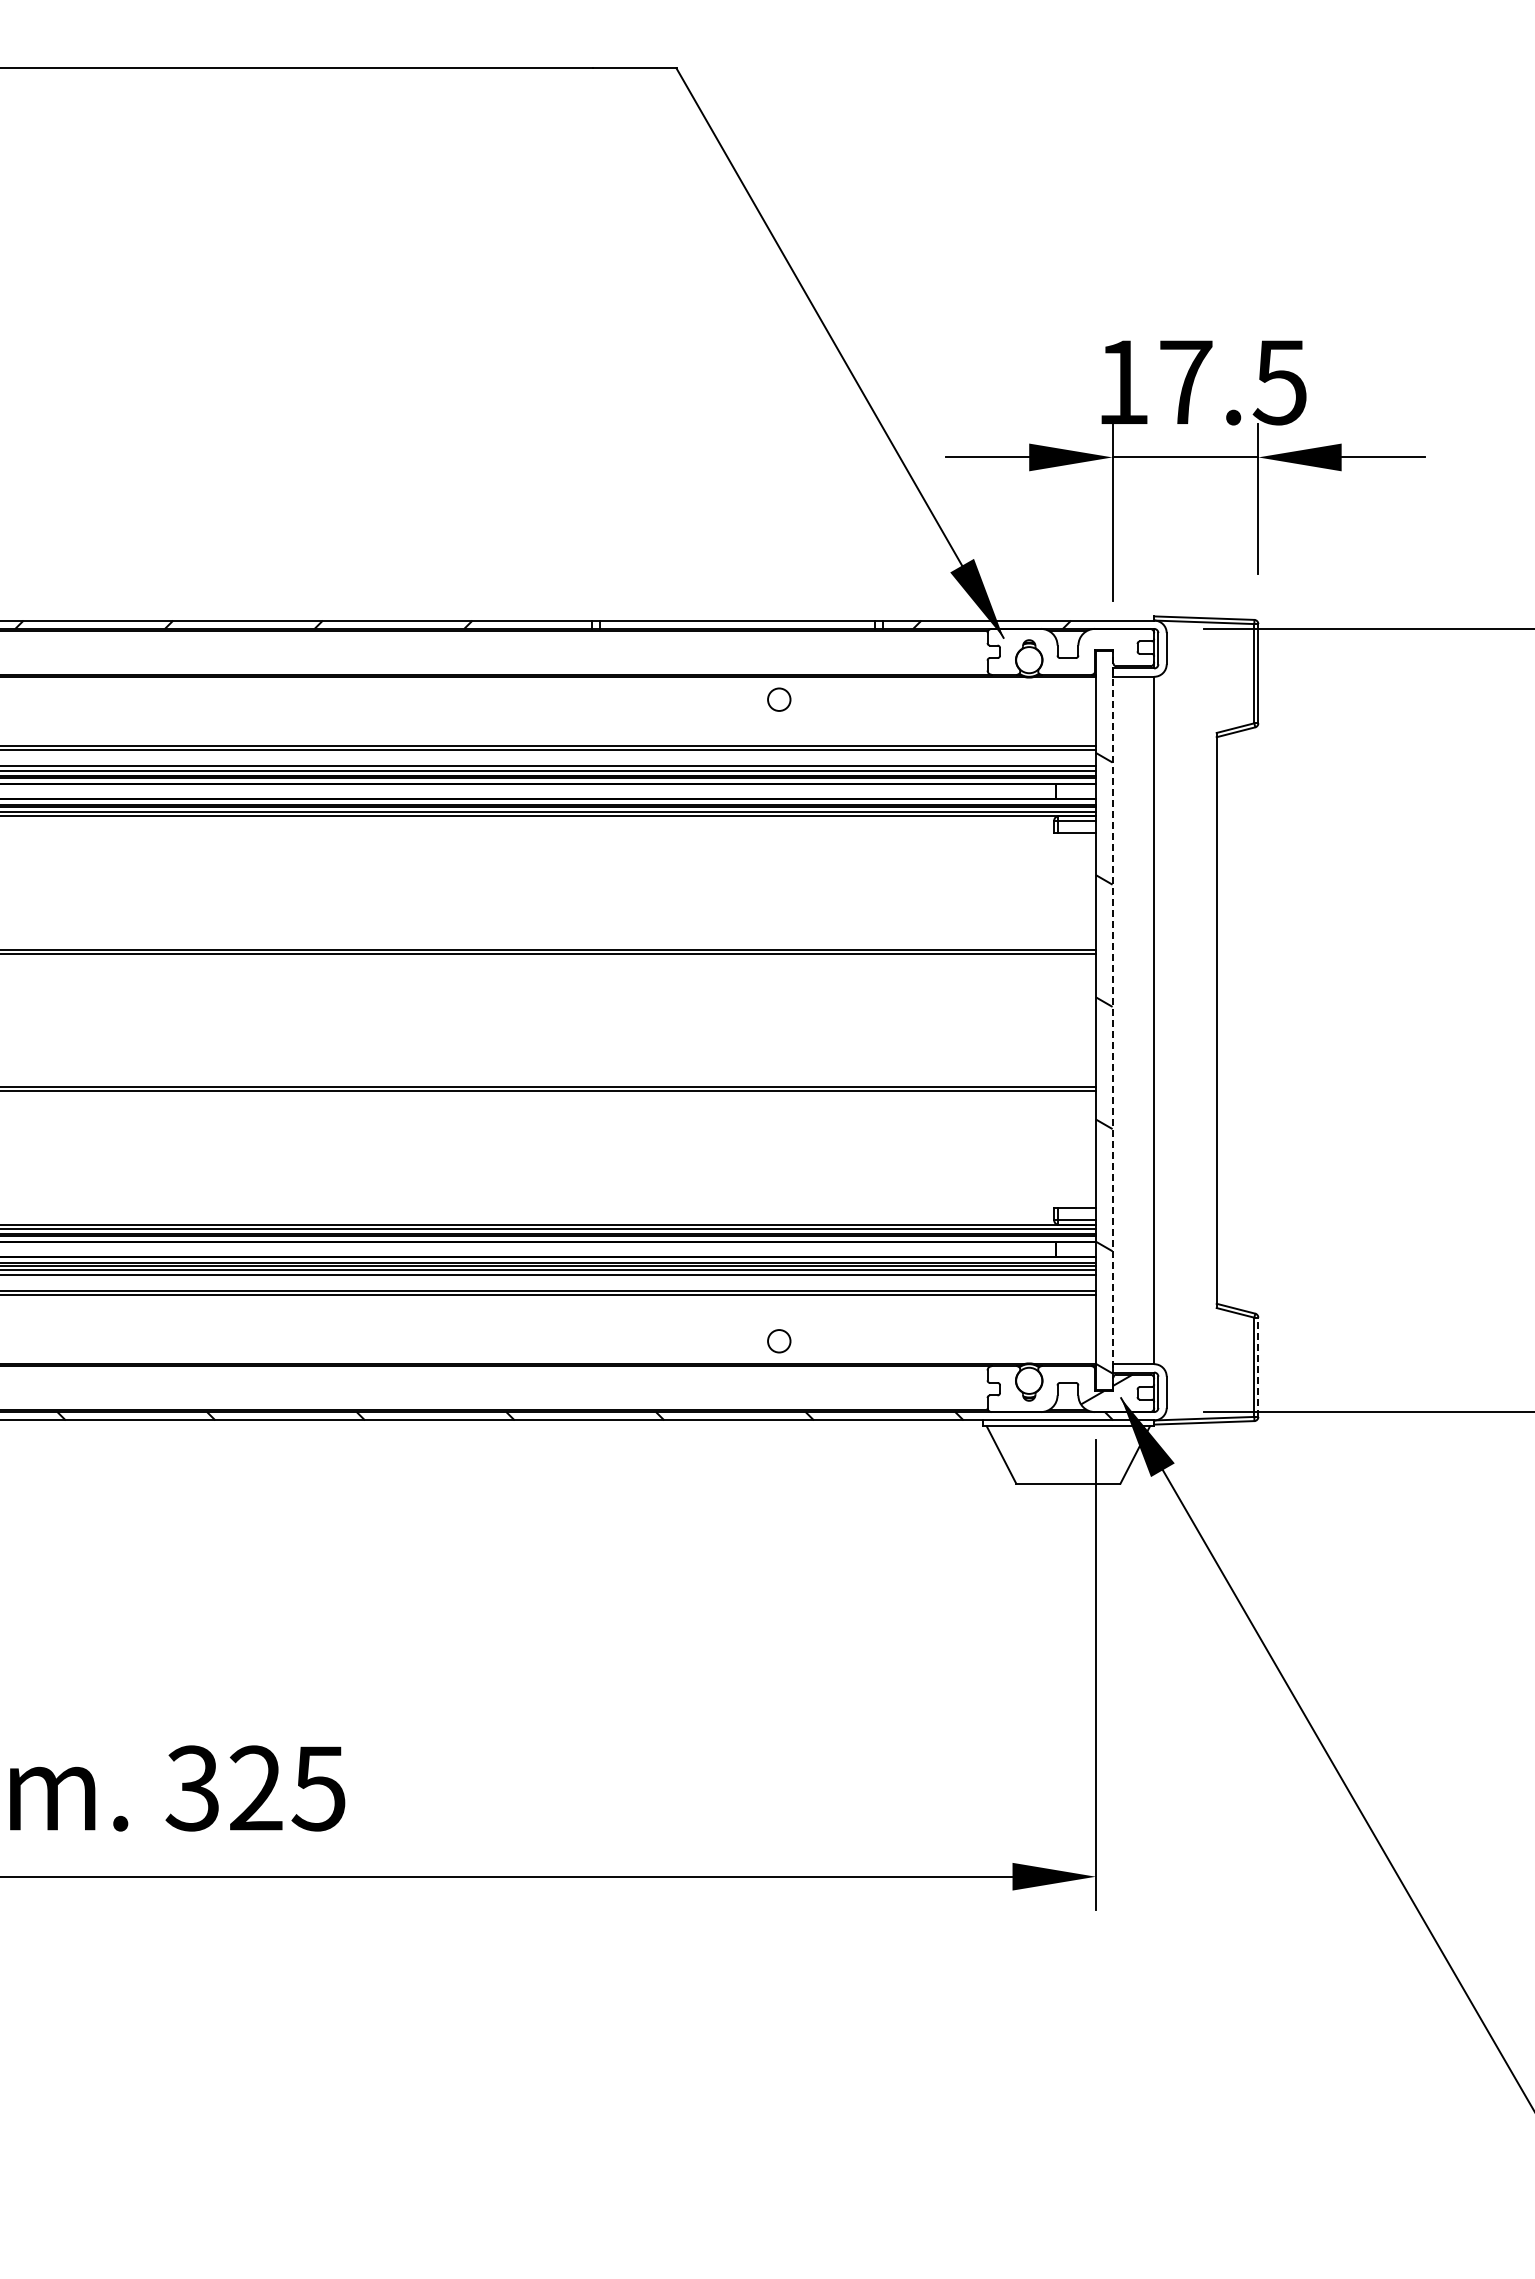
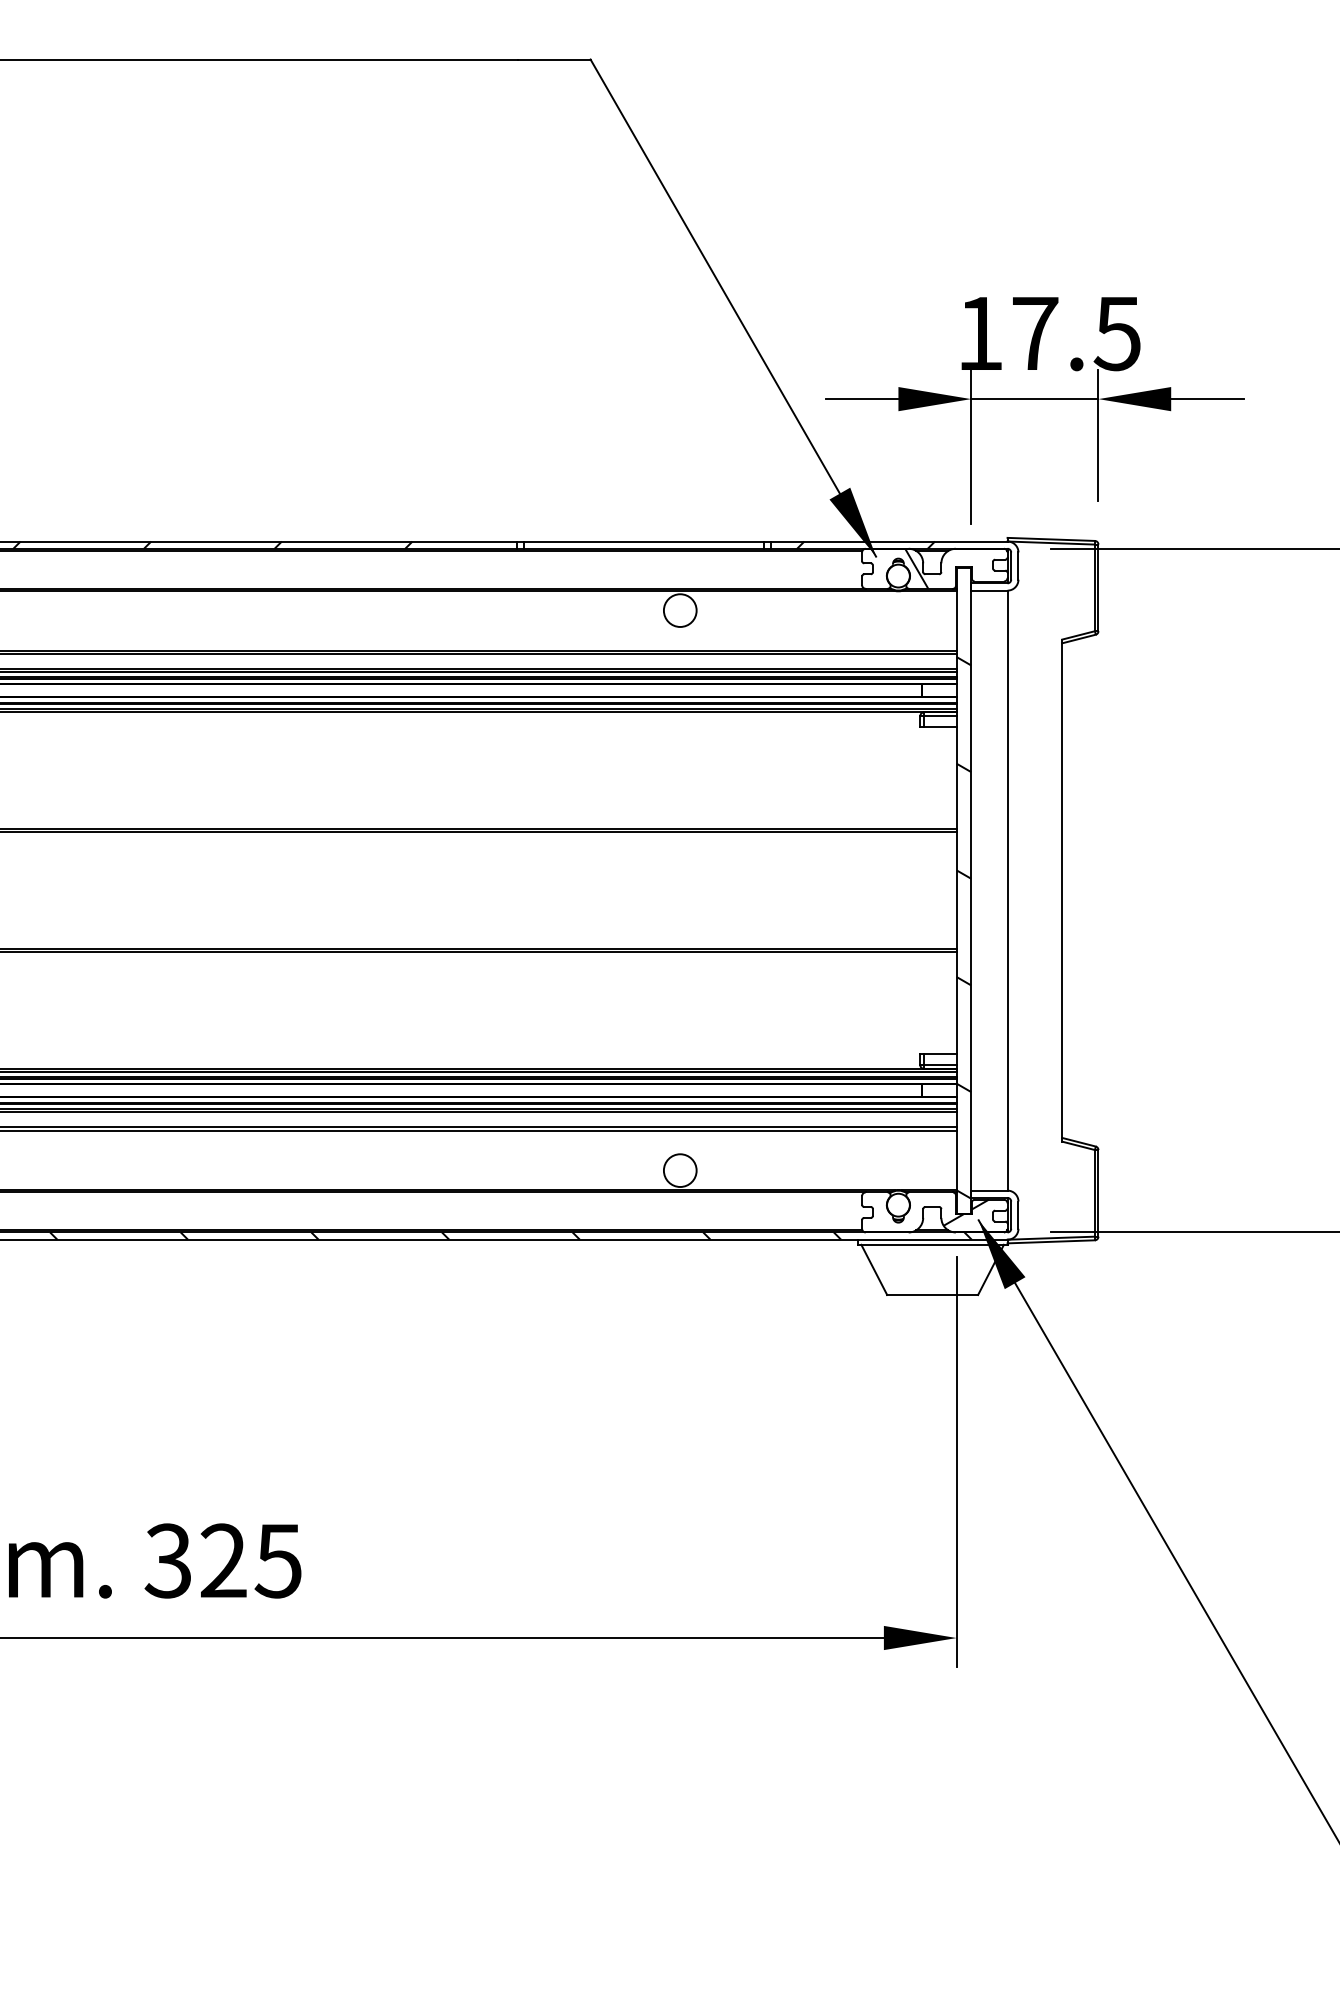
hatch: (1049, 651) -> (916, 568), added
circle: (779, 699) -> (680, 610), size x1.67
line: (1112, 1020) -> (971, 890), dashed -> solid
circle: (779, 1341) -> (680, 1170), size x1.67
line: (1258, 1367) -> (1098, 1193), dashed -> solid

